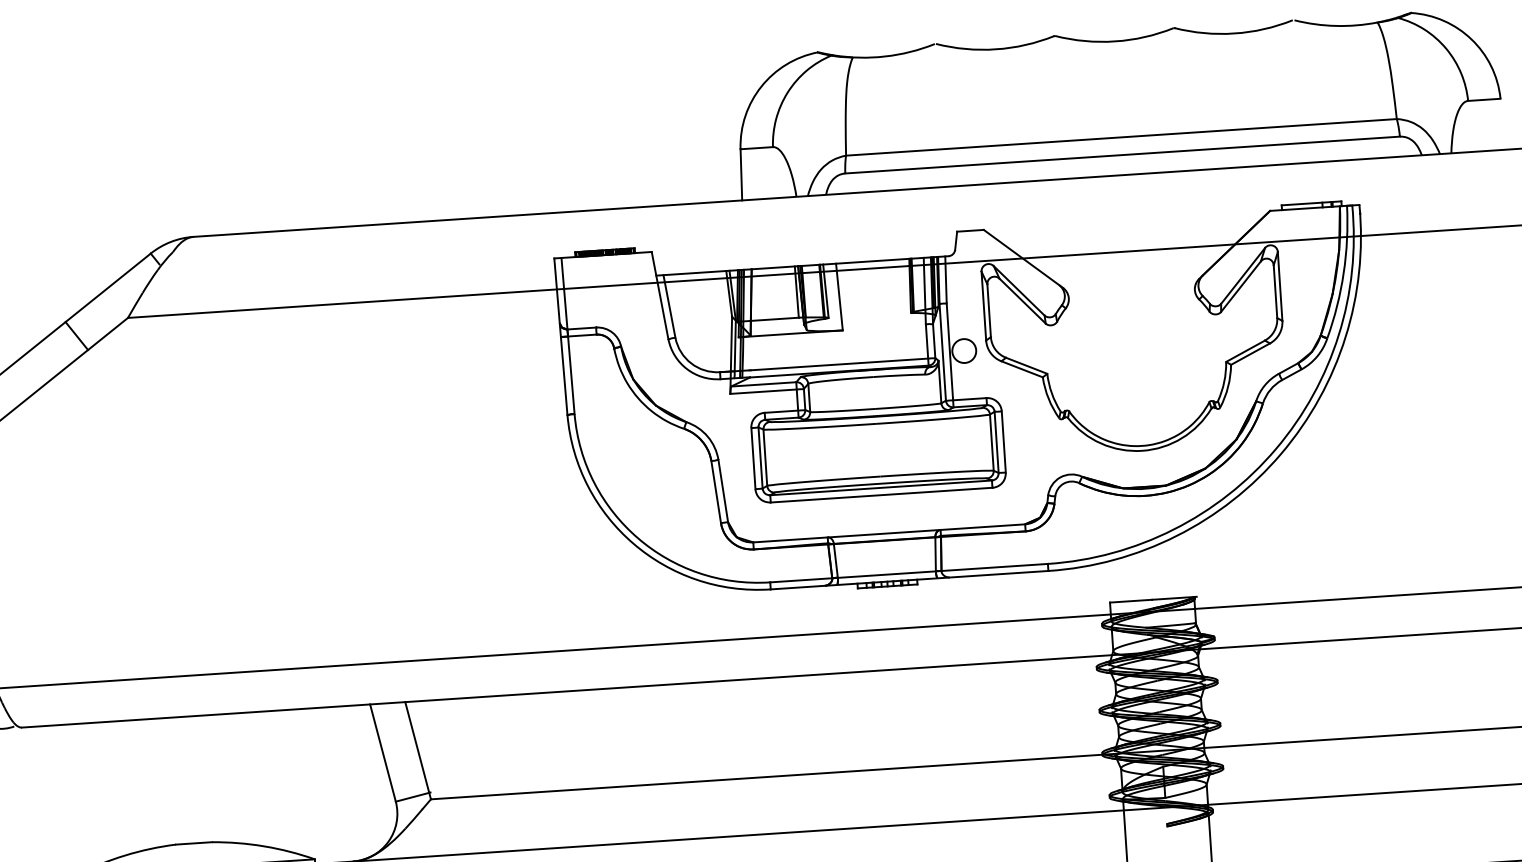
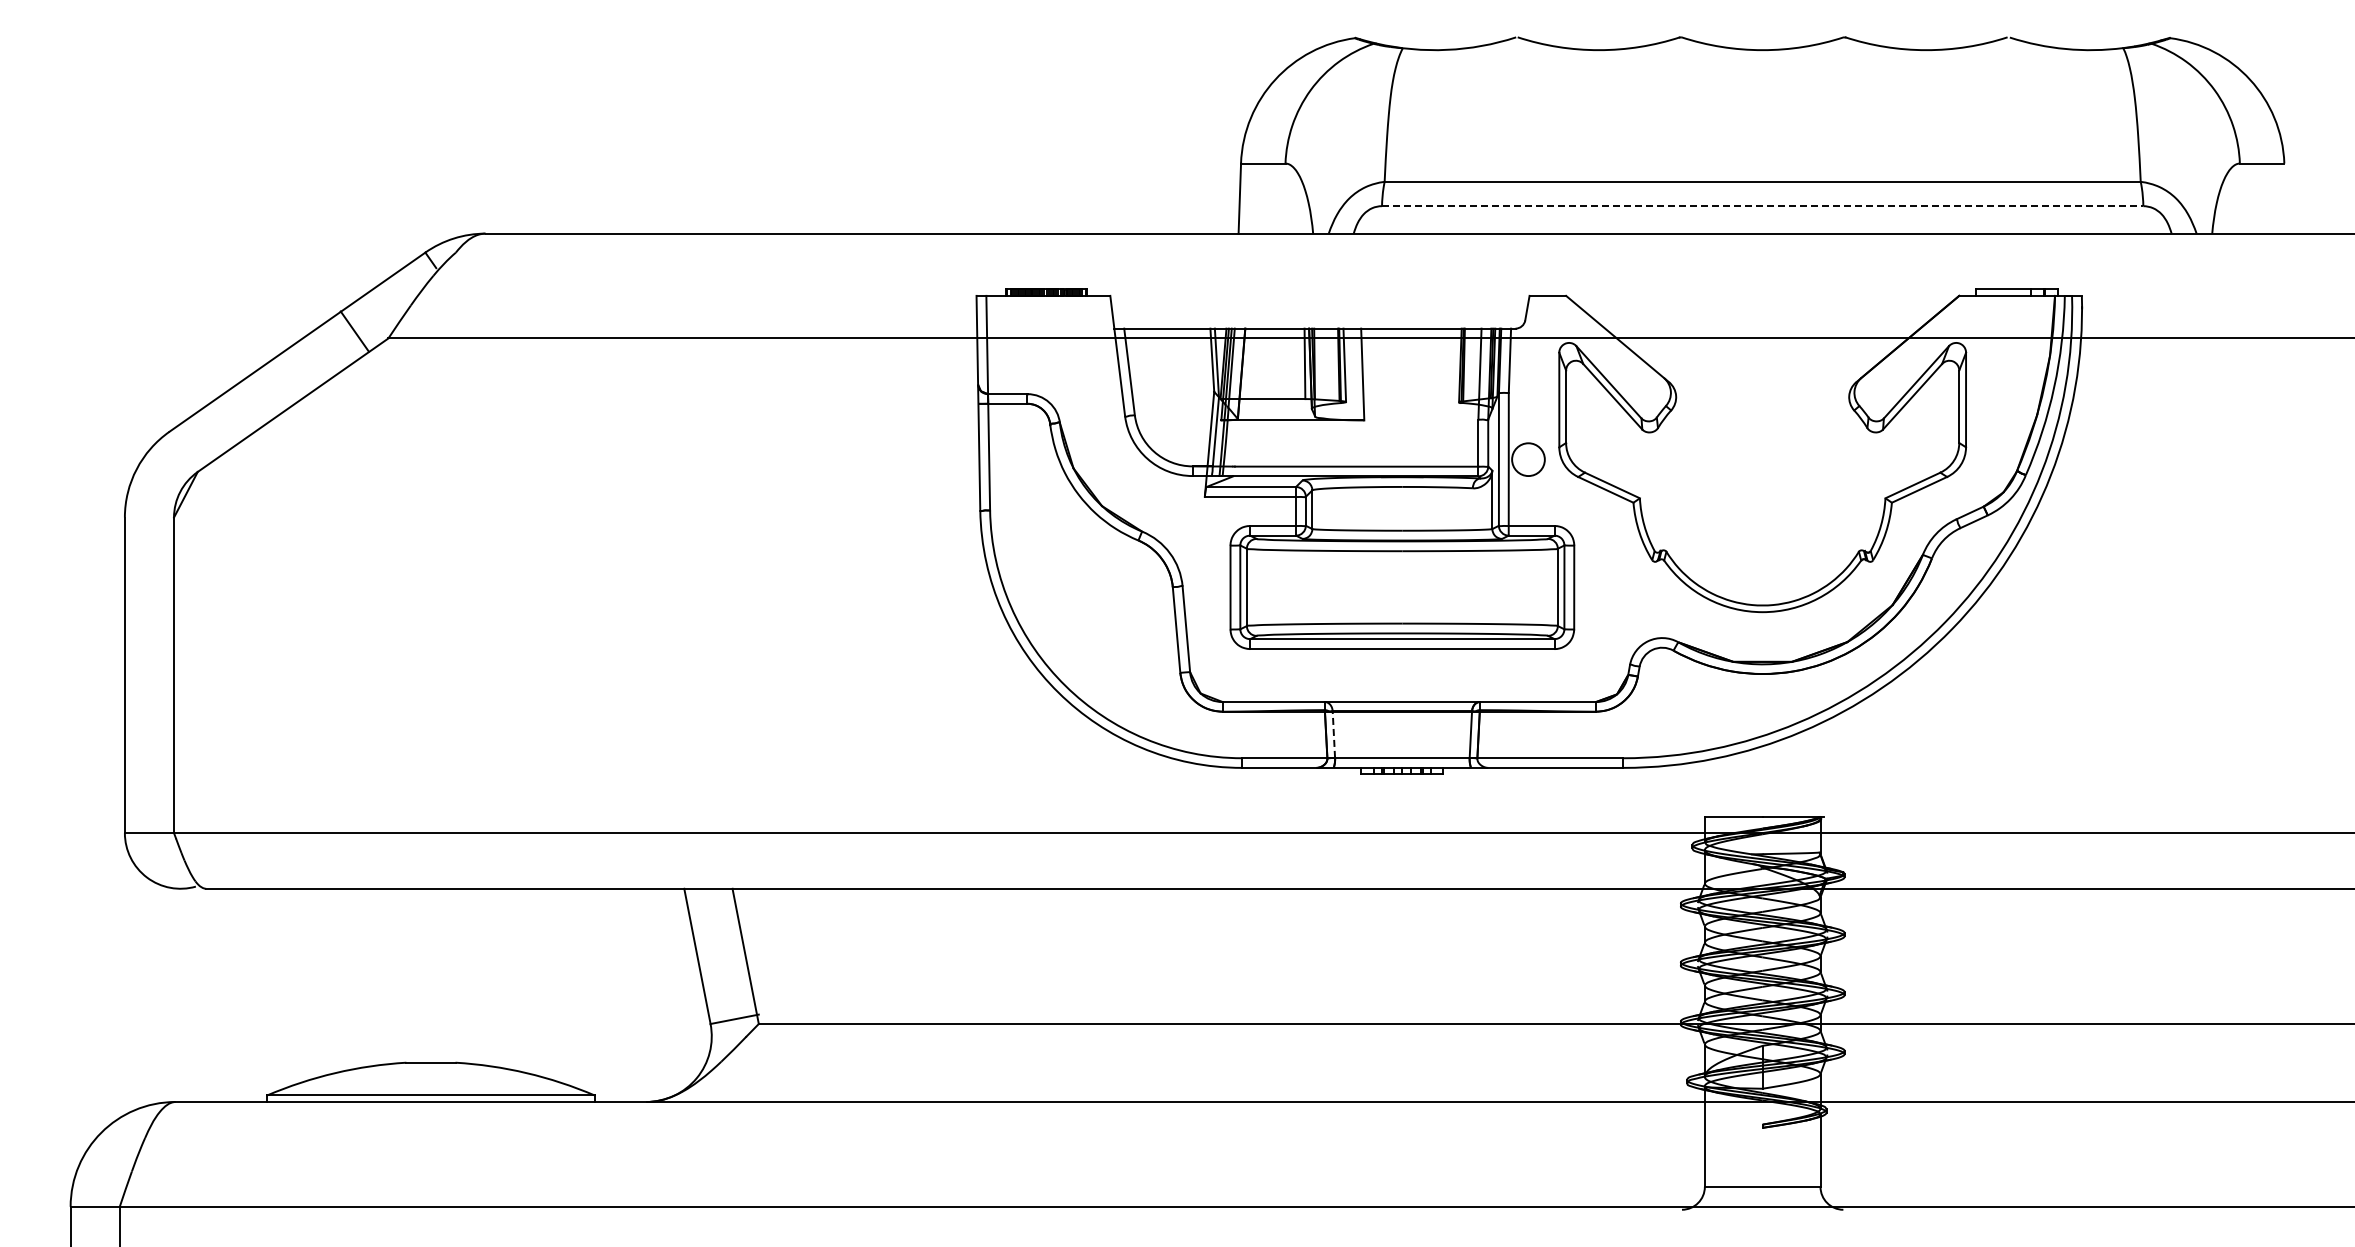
line: (1122, 155) -> (1762, 206), solid -> dashed
line: (76, 335) -> (354, 331), moved
line: (835, 560) -> (1333, 734), solid -> dashed

